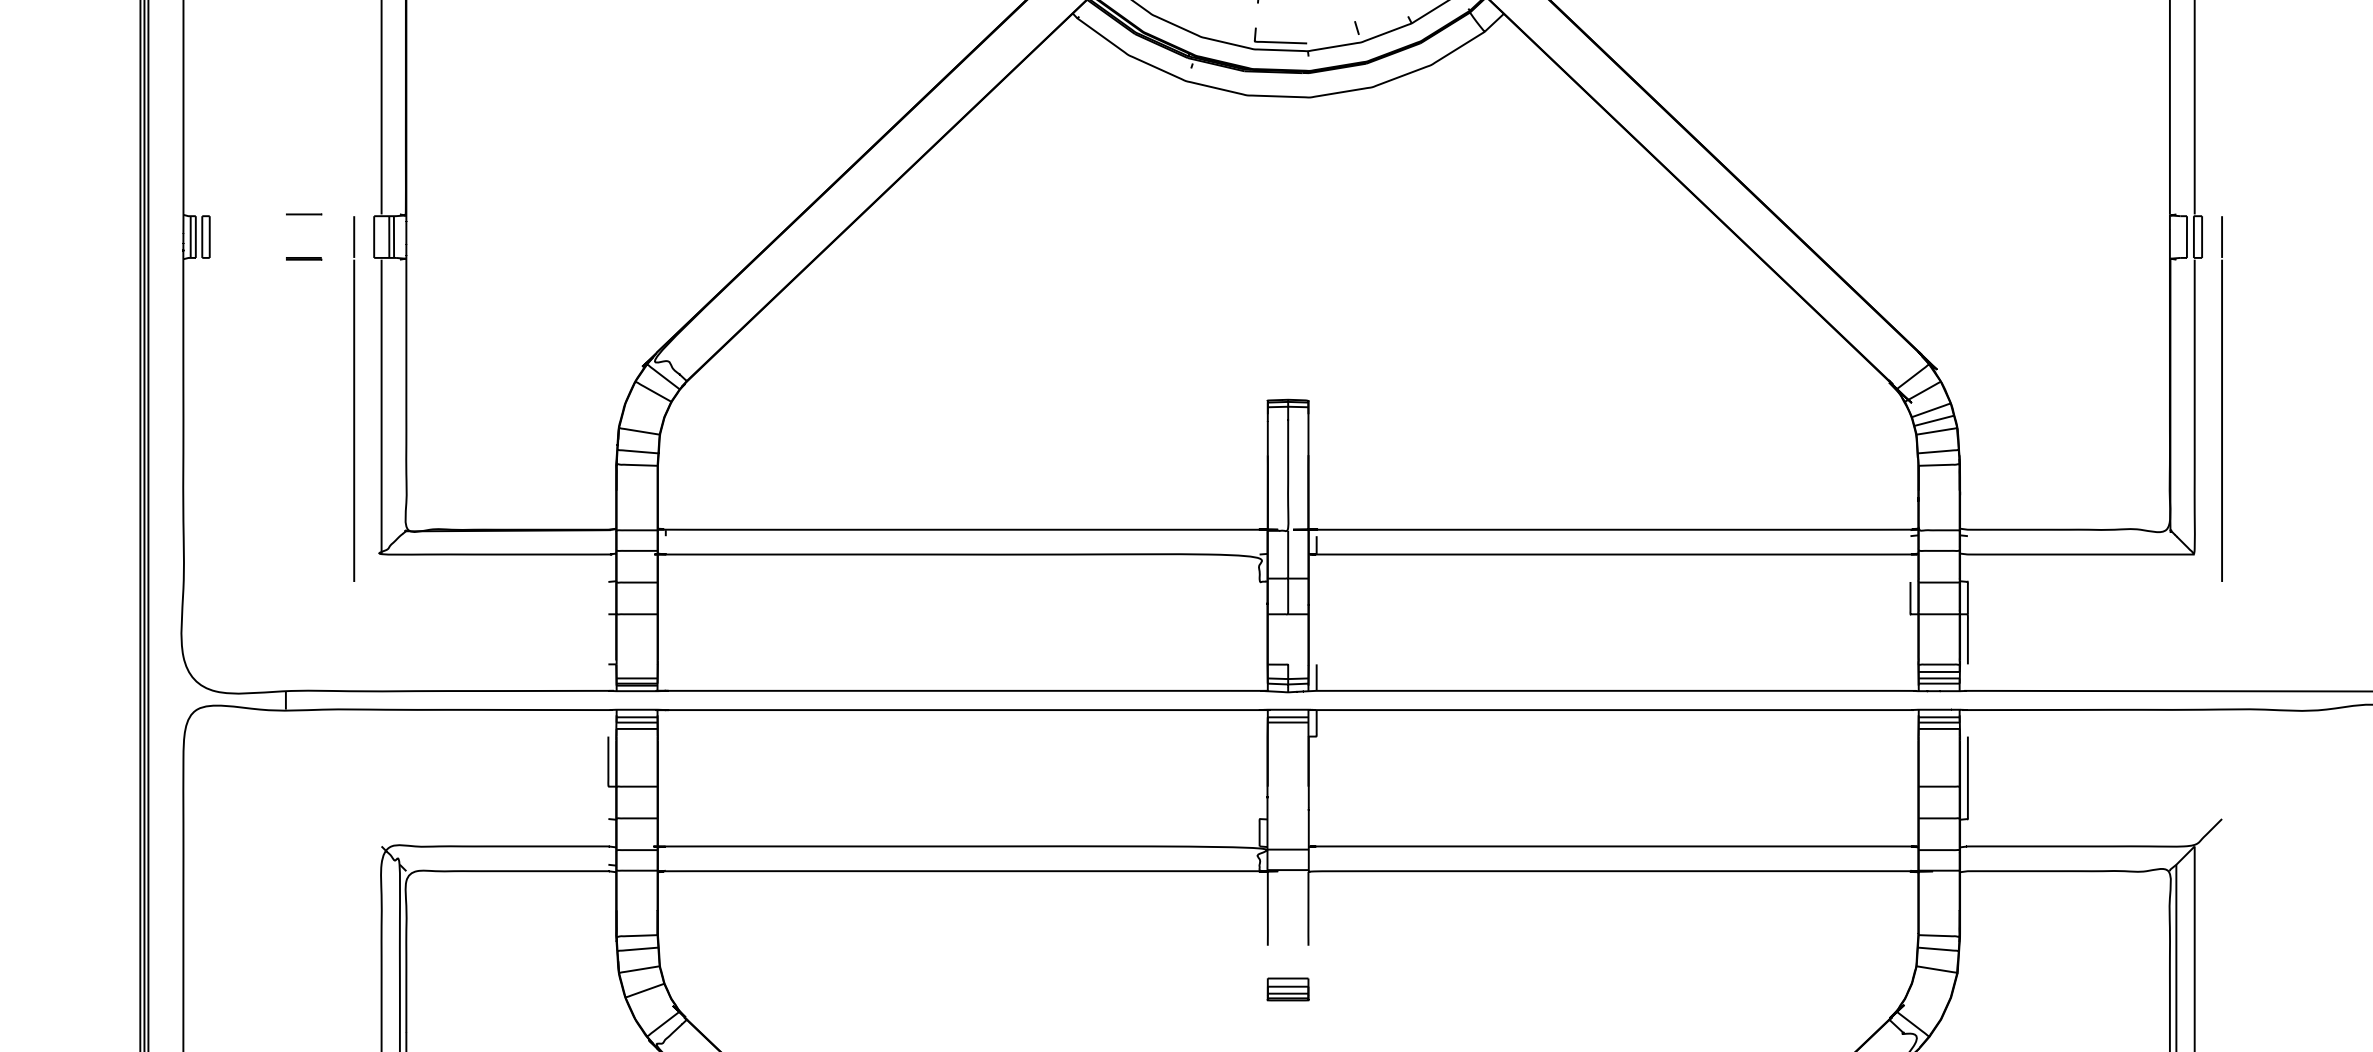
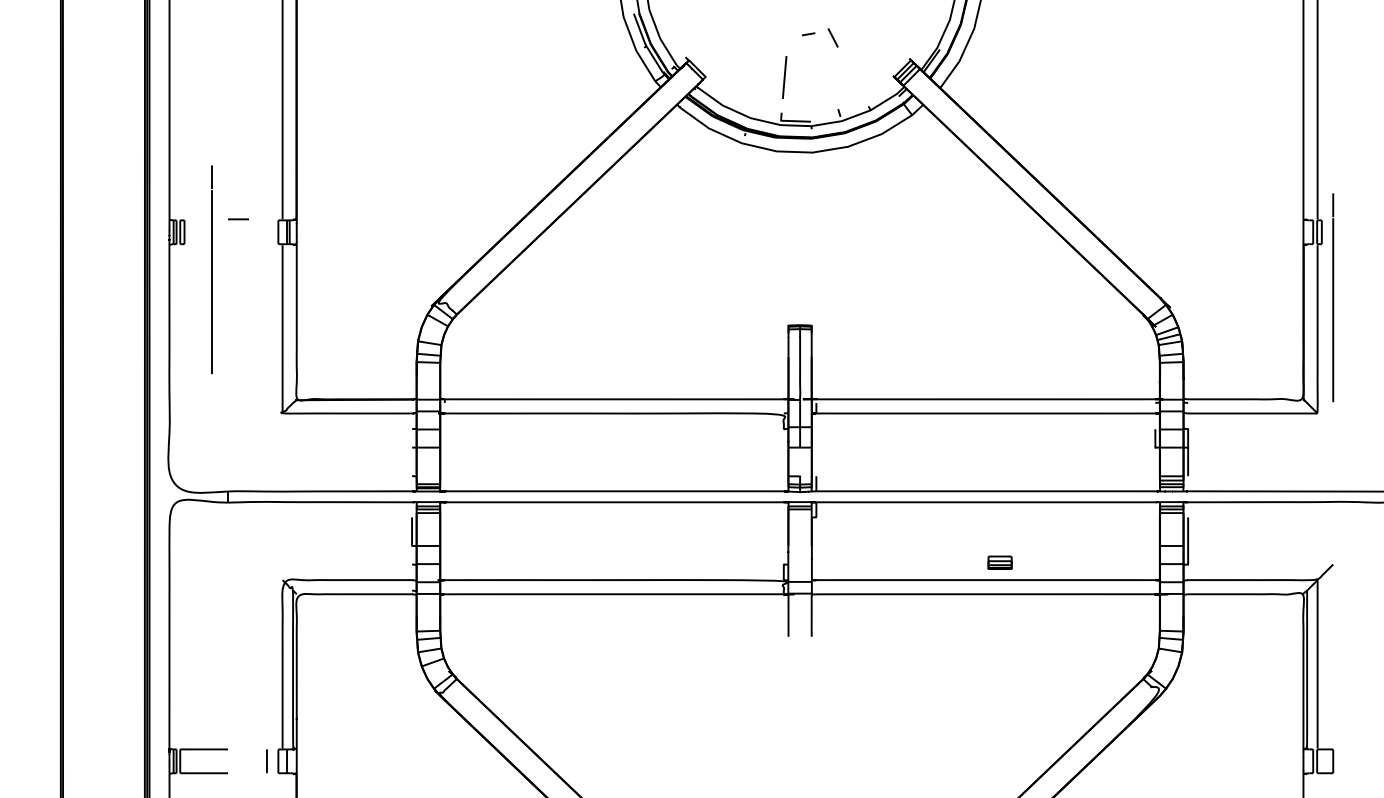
line: (304, 258) -> (238, 244), removed
line: (353, 398) -> (211, 269), moved
line: (2222, 398) -> (1333, 297), moved
part: (1287, 988) -> (999, 562), moved

